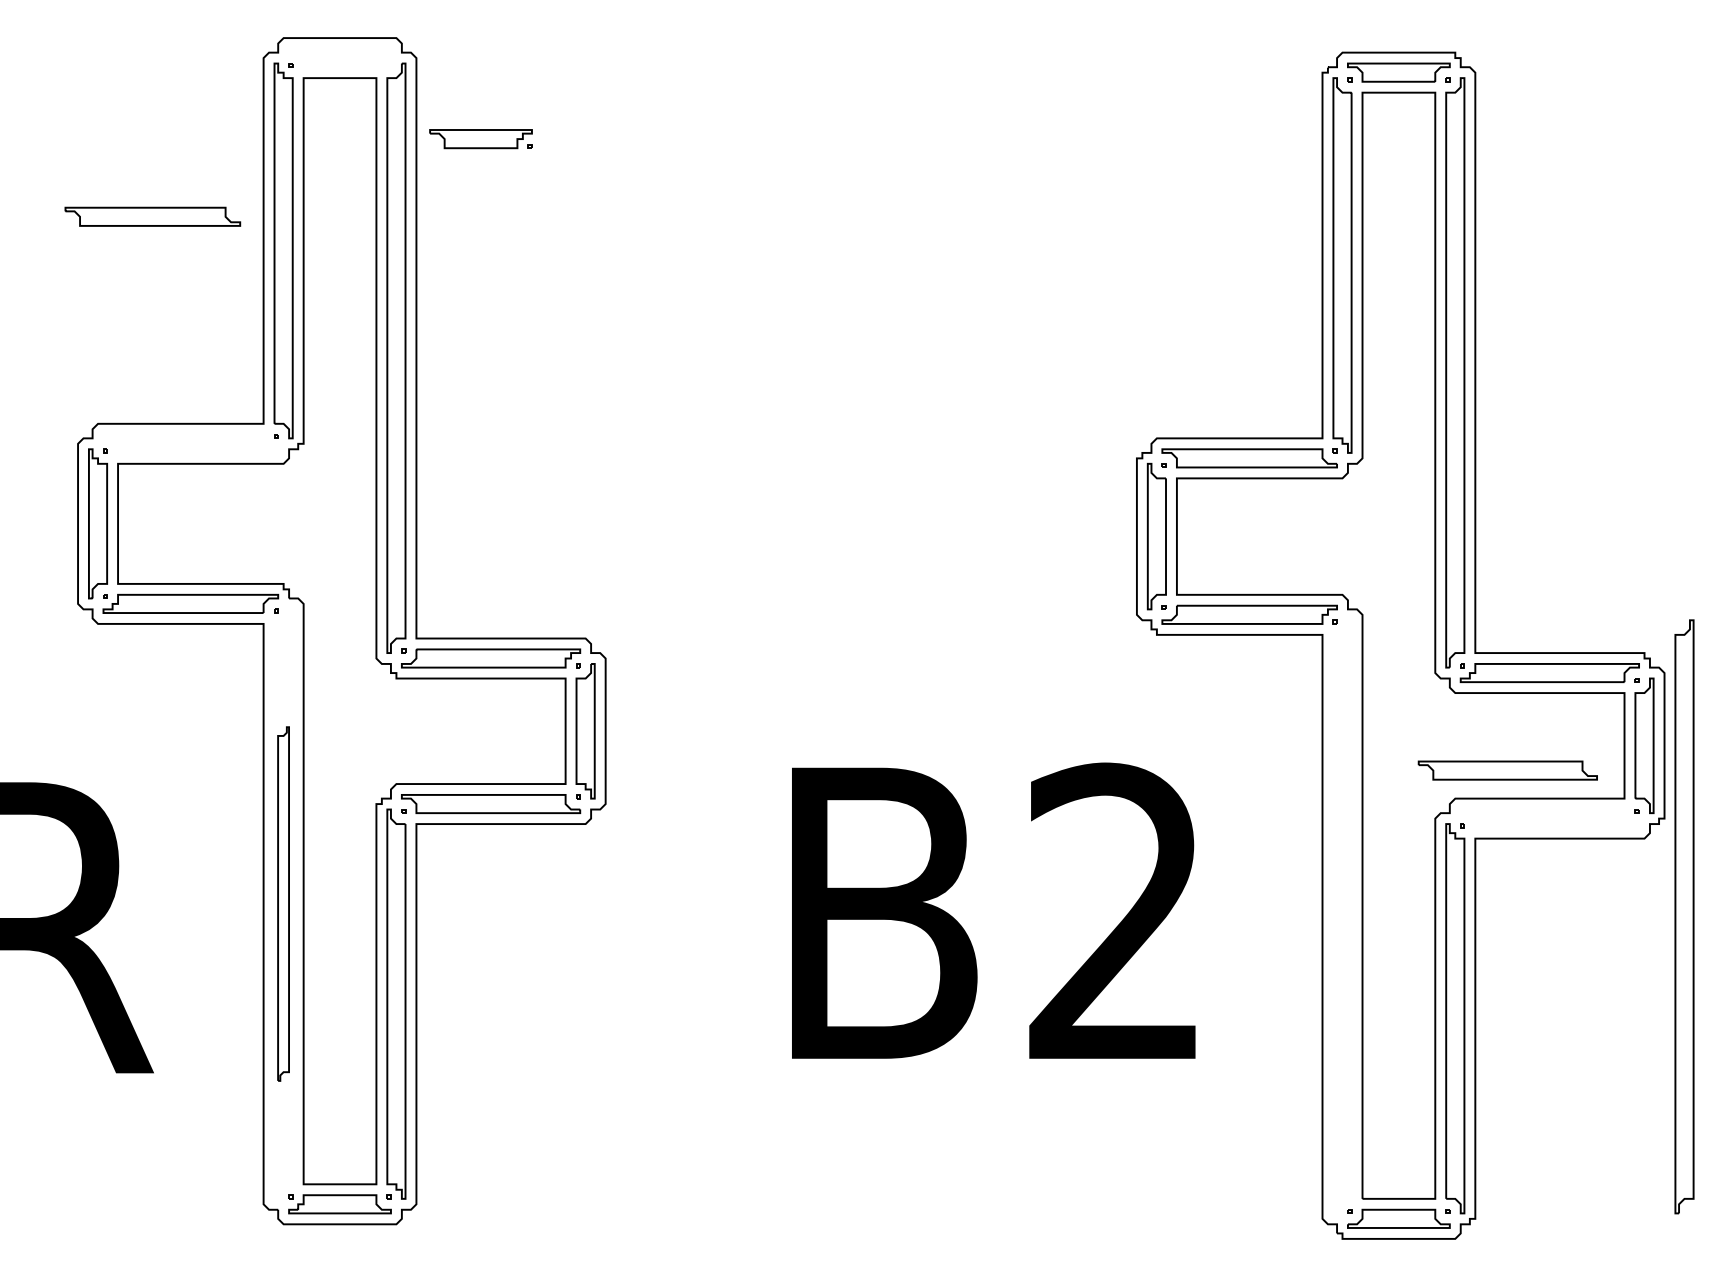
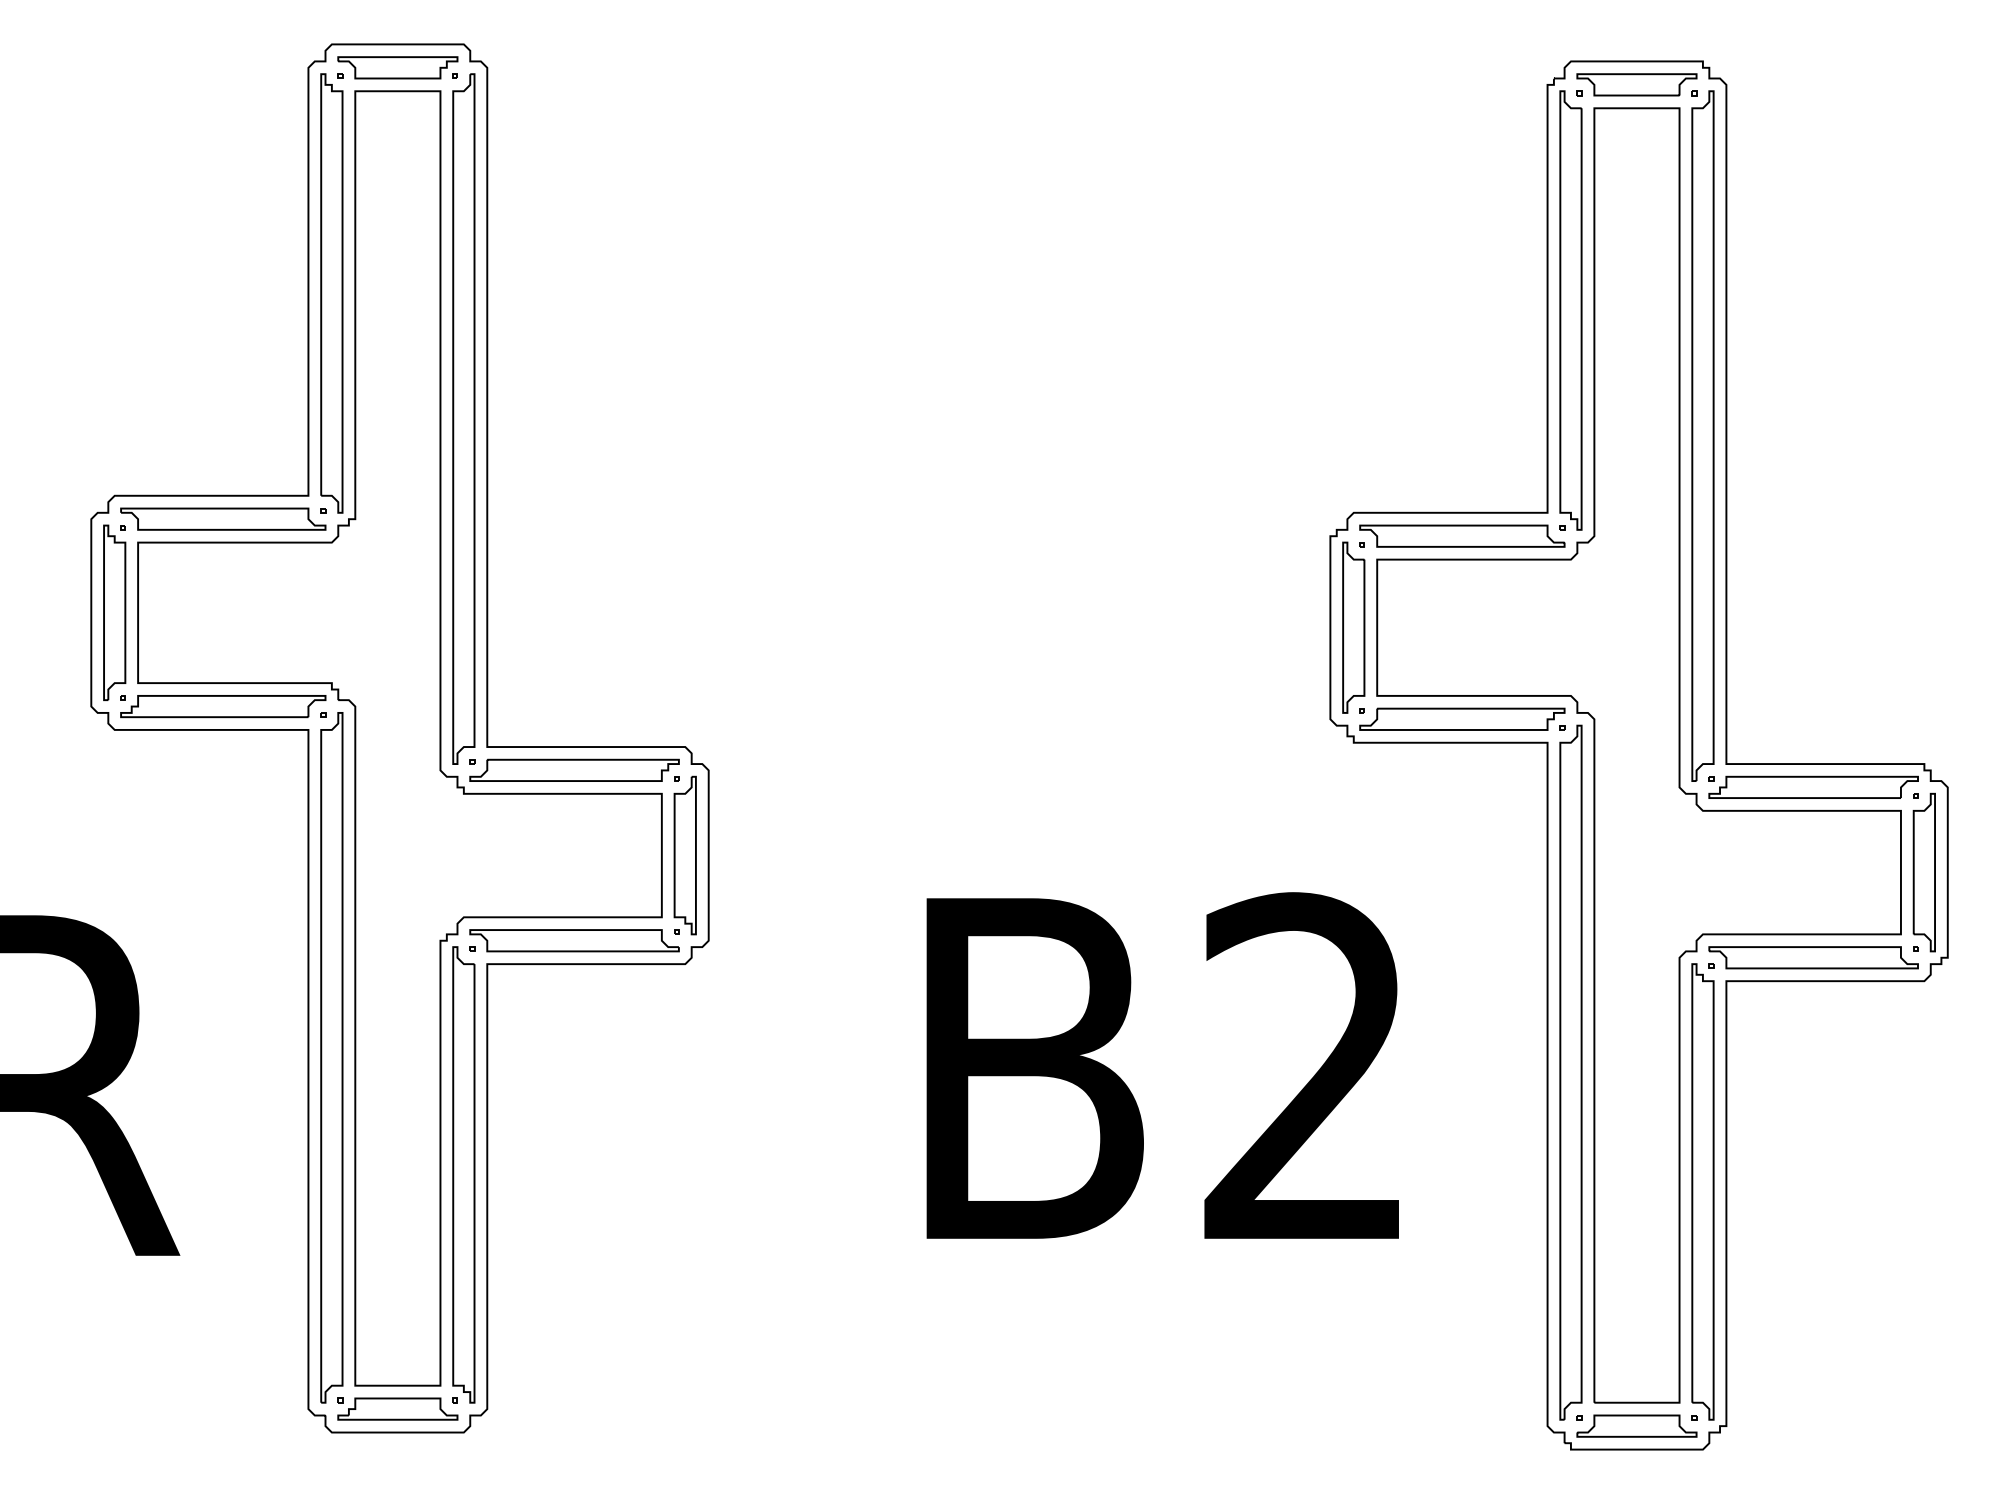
part: (480, 139) -> (397, 68), moved
part: (152, 216) -> (222, 518), moved
part: (1507, 770) -> (1813, 957), moved
part: (283, 903) -> (331, 1057), size x1.67
part: (1684, 916) -> (1570, 1072), moved

